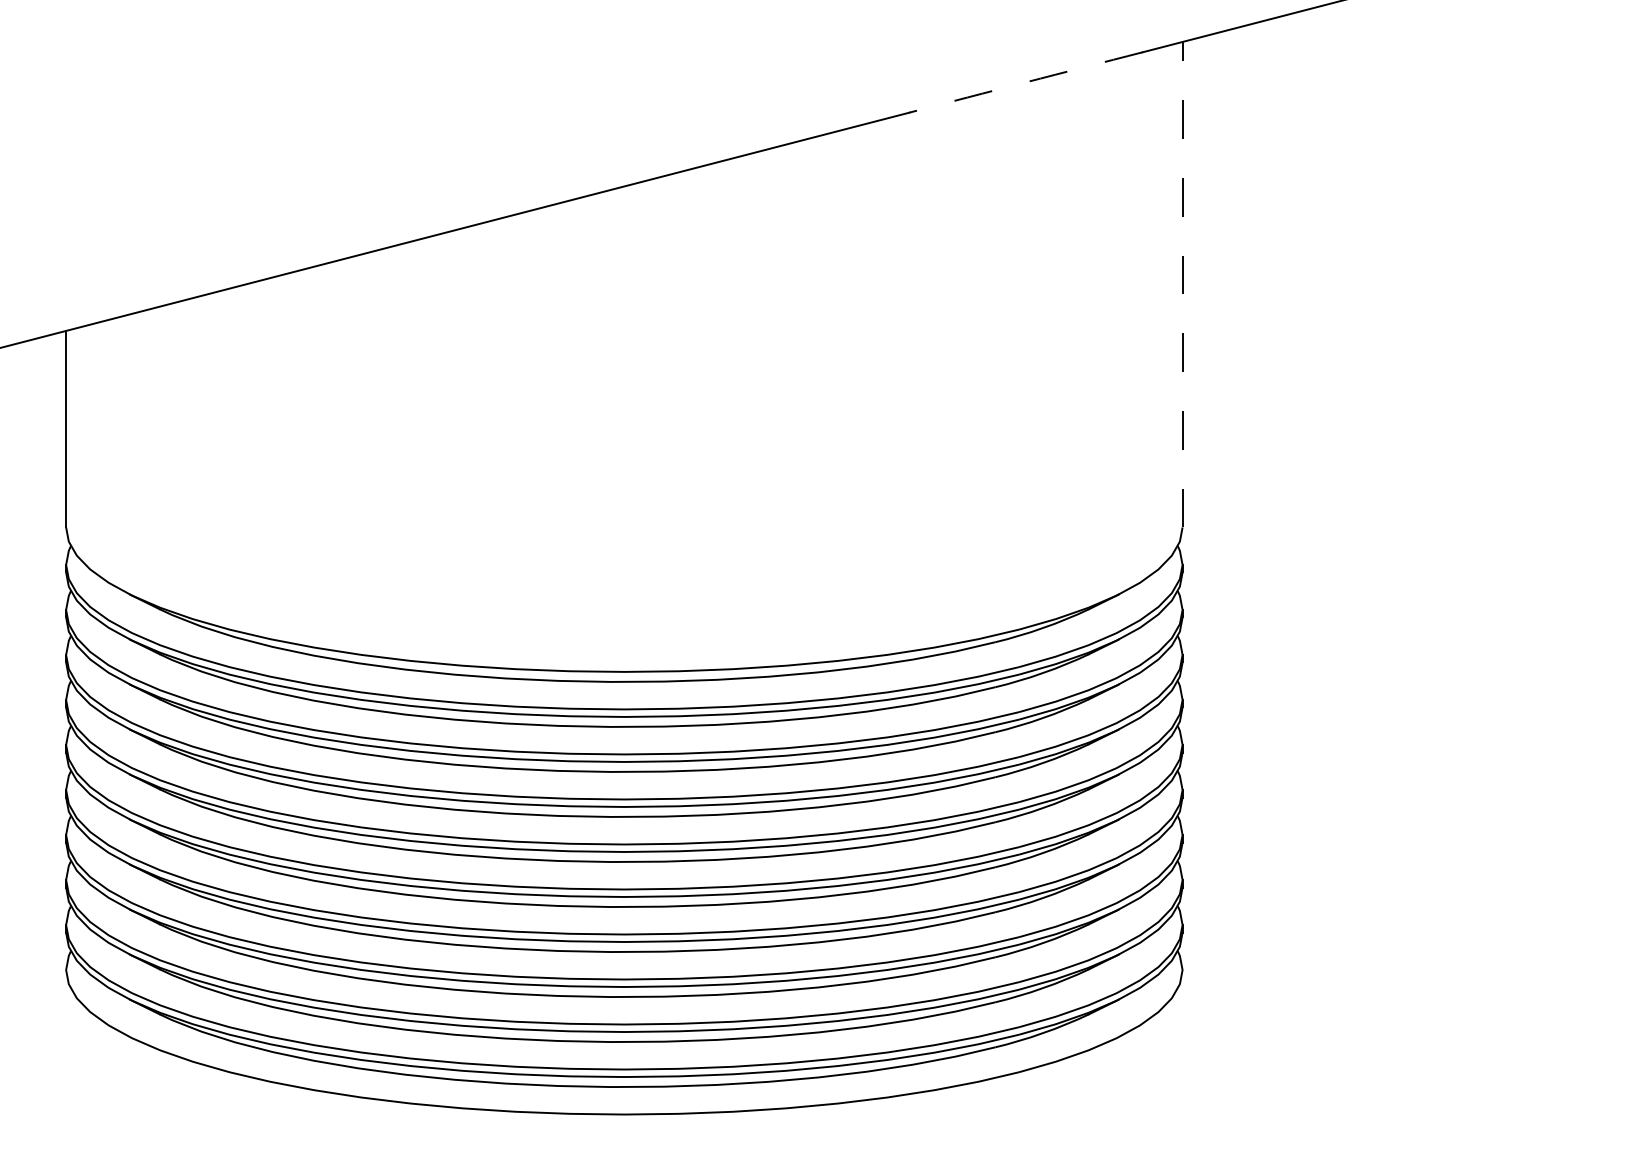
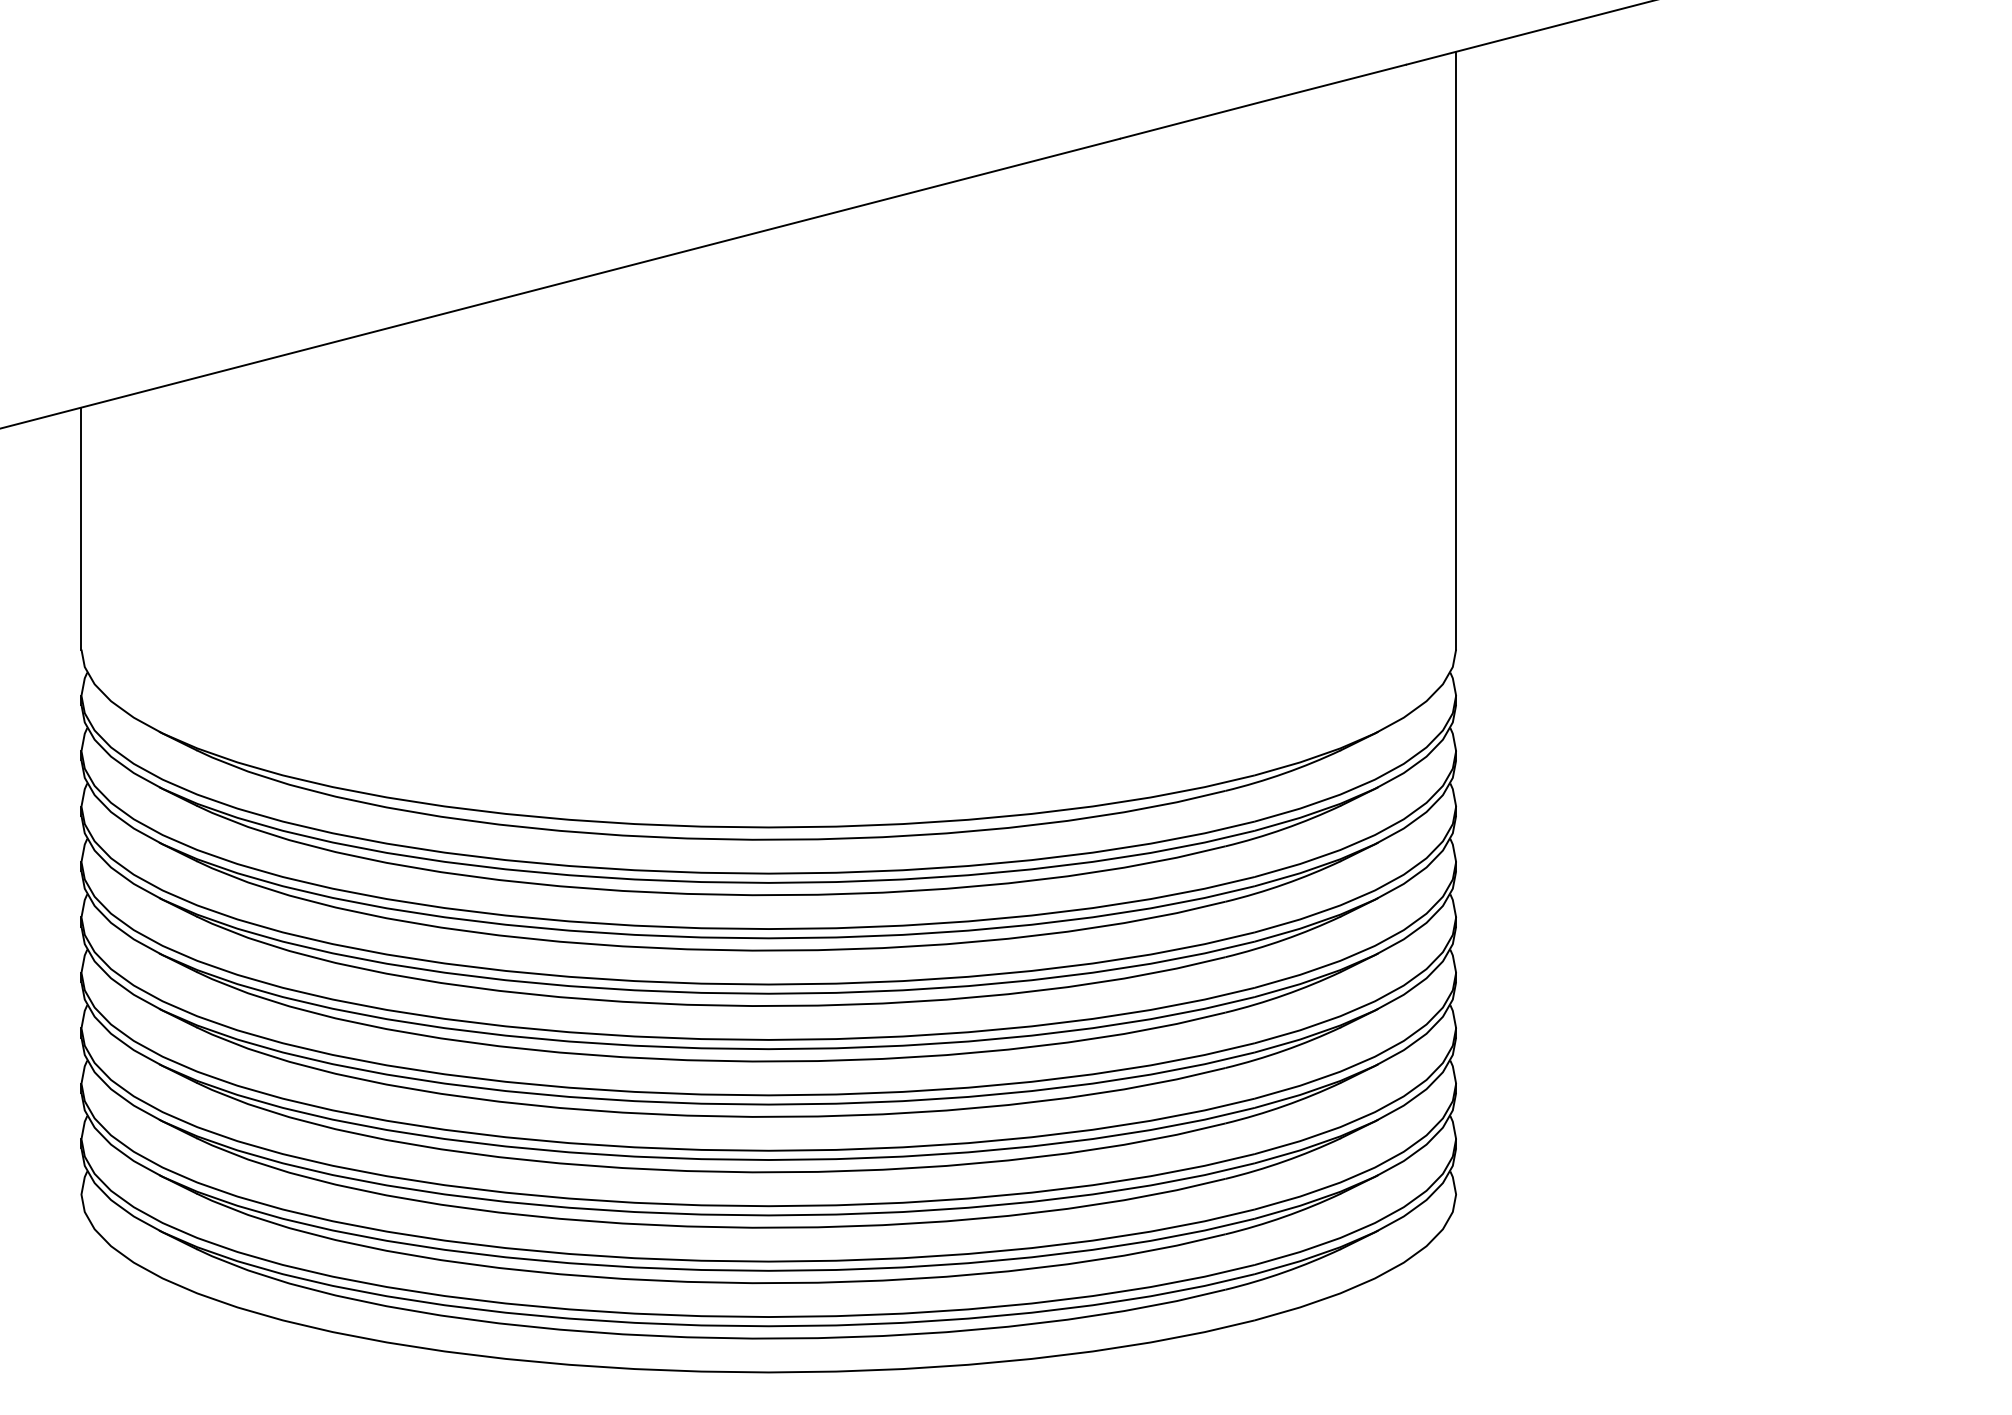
arc: (1025, 82) -> (1262, 101), dashed -> solid
line: (1182, 284) -> (1456, 350), dashed -> solid

